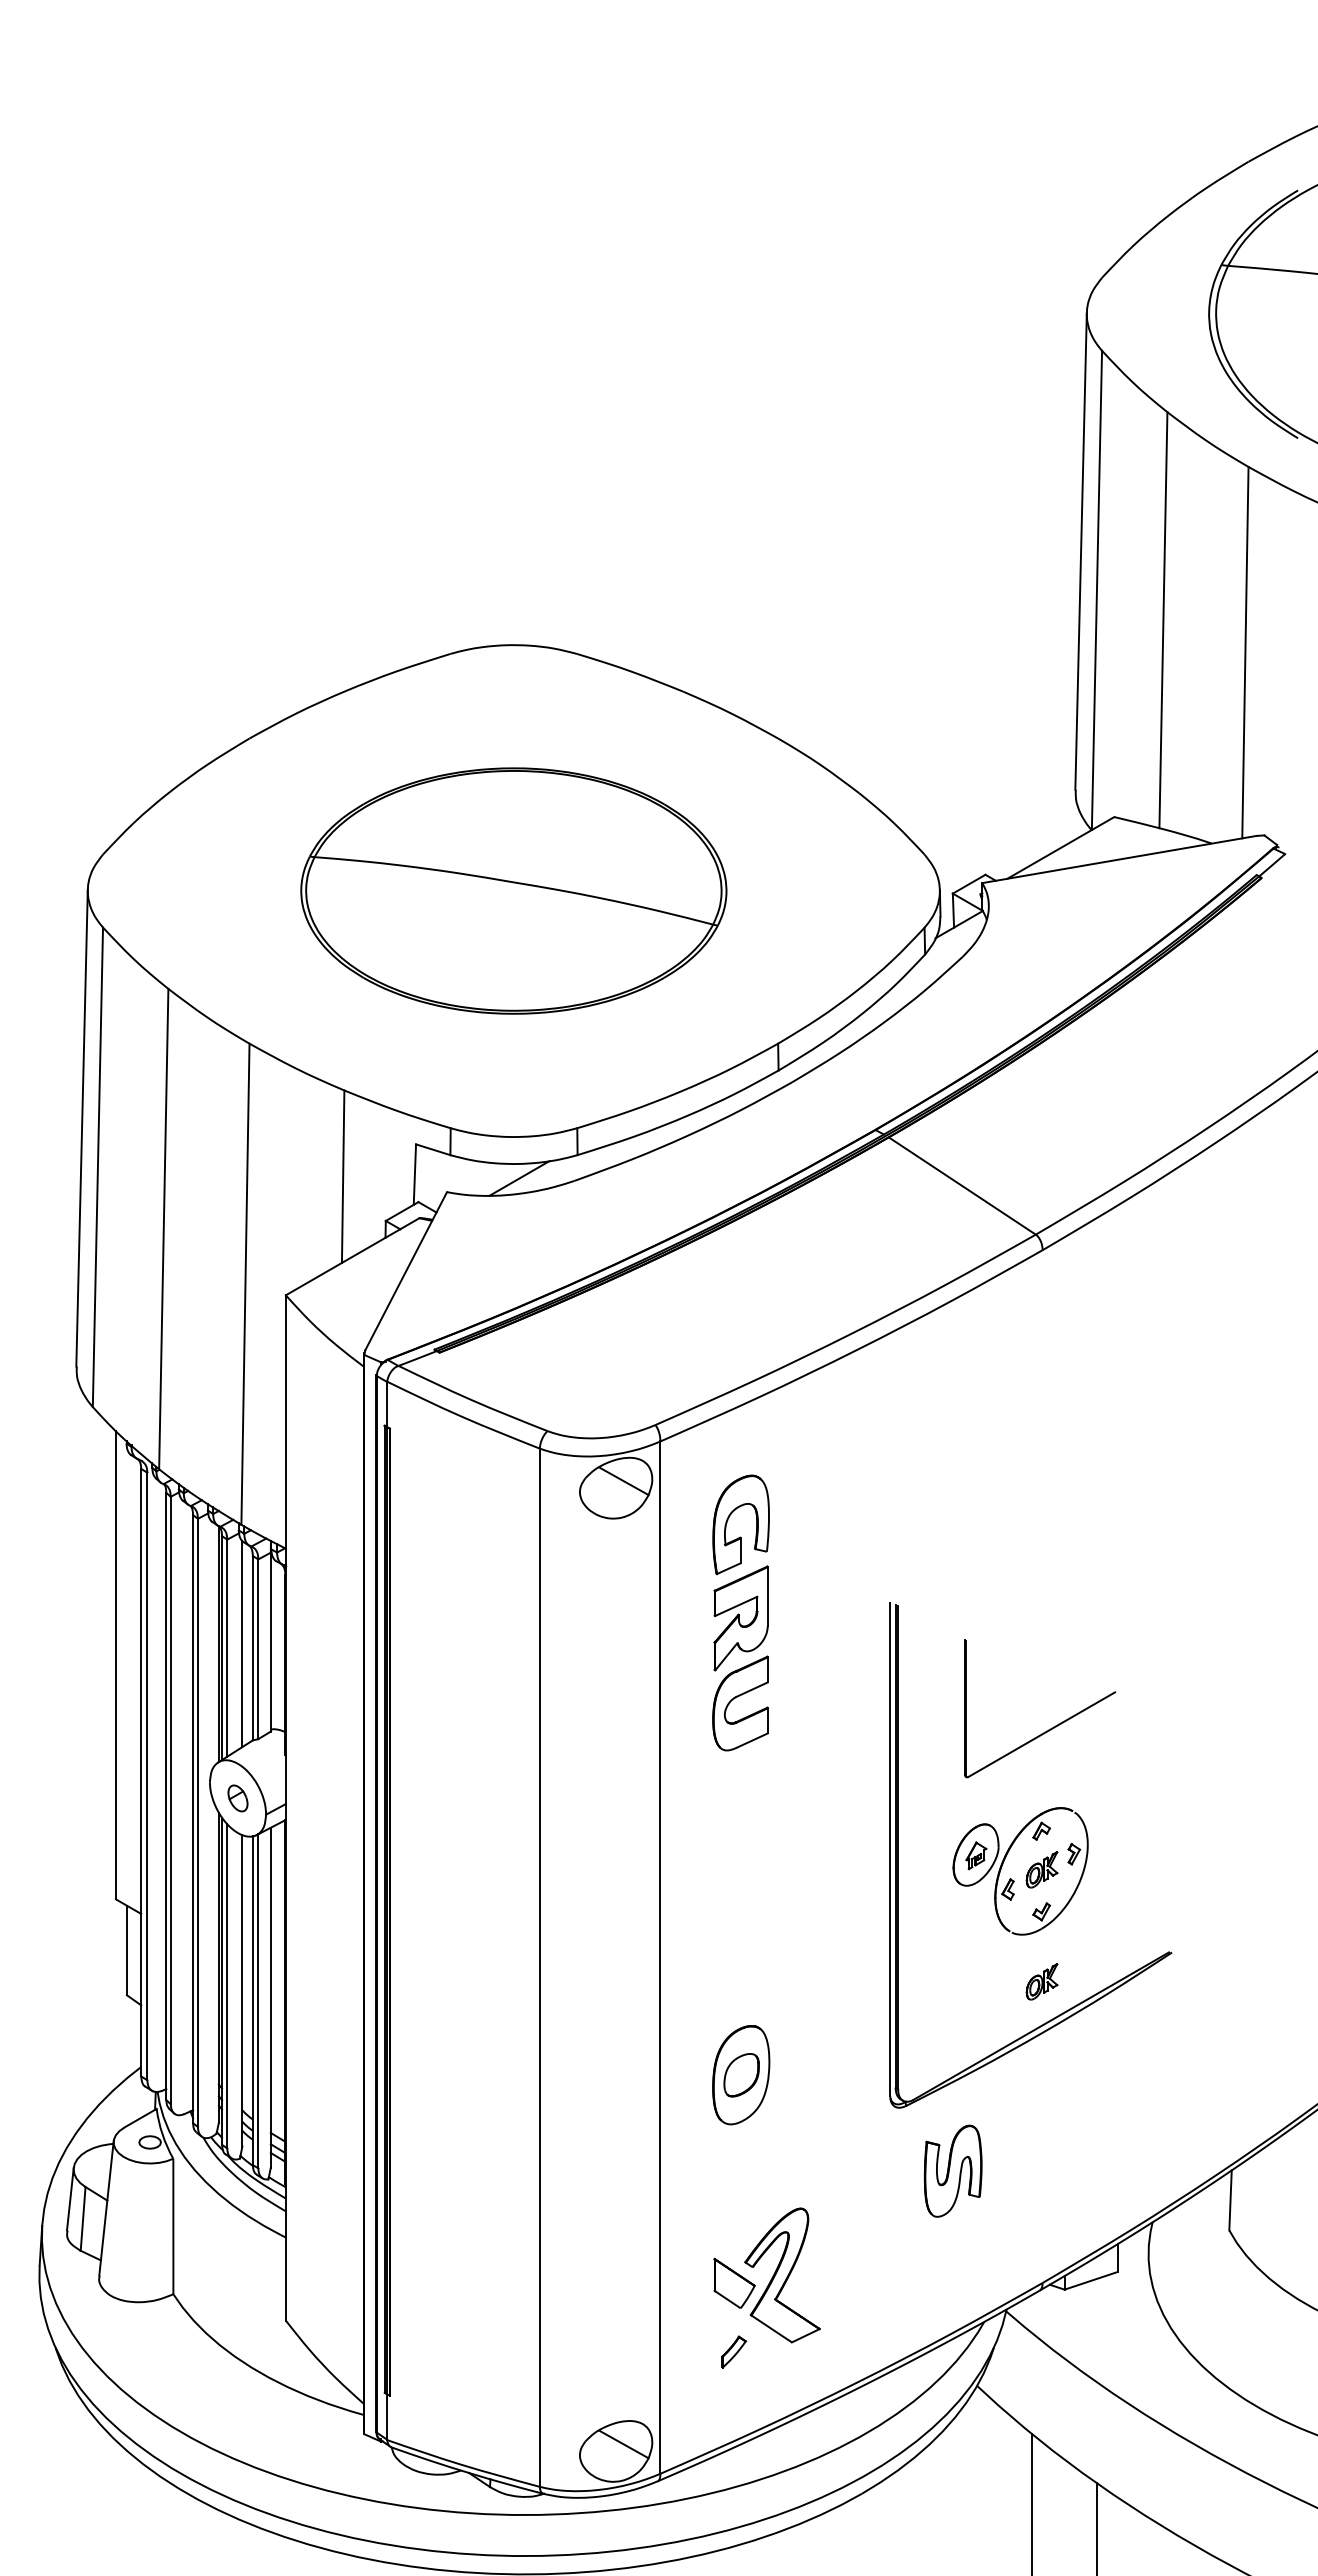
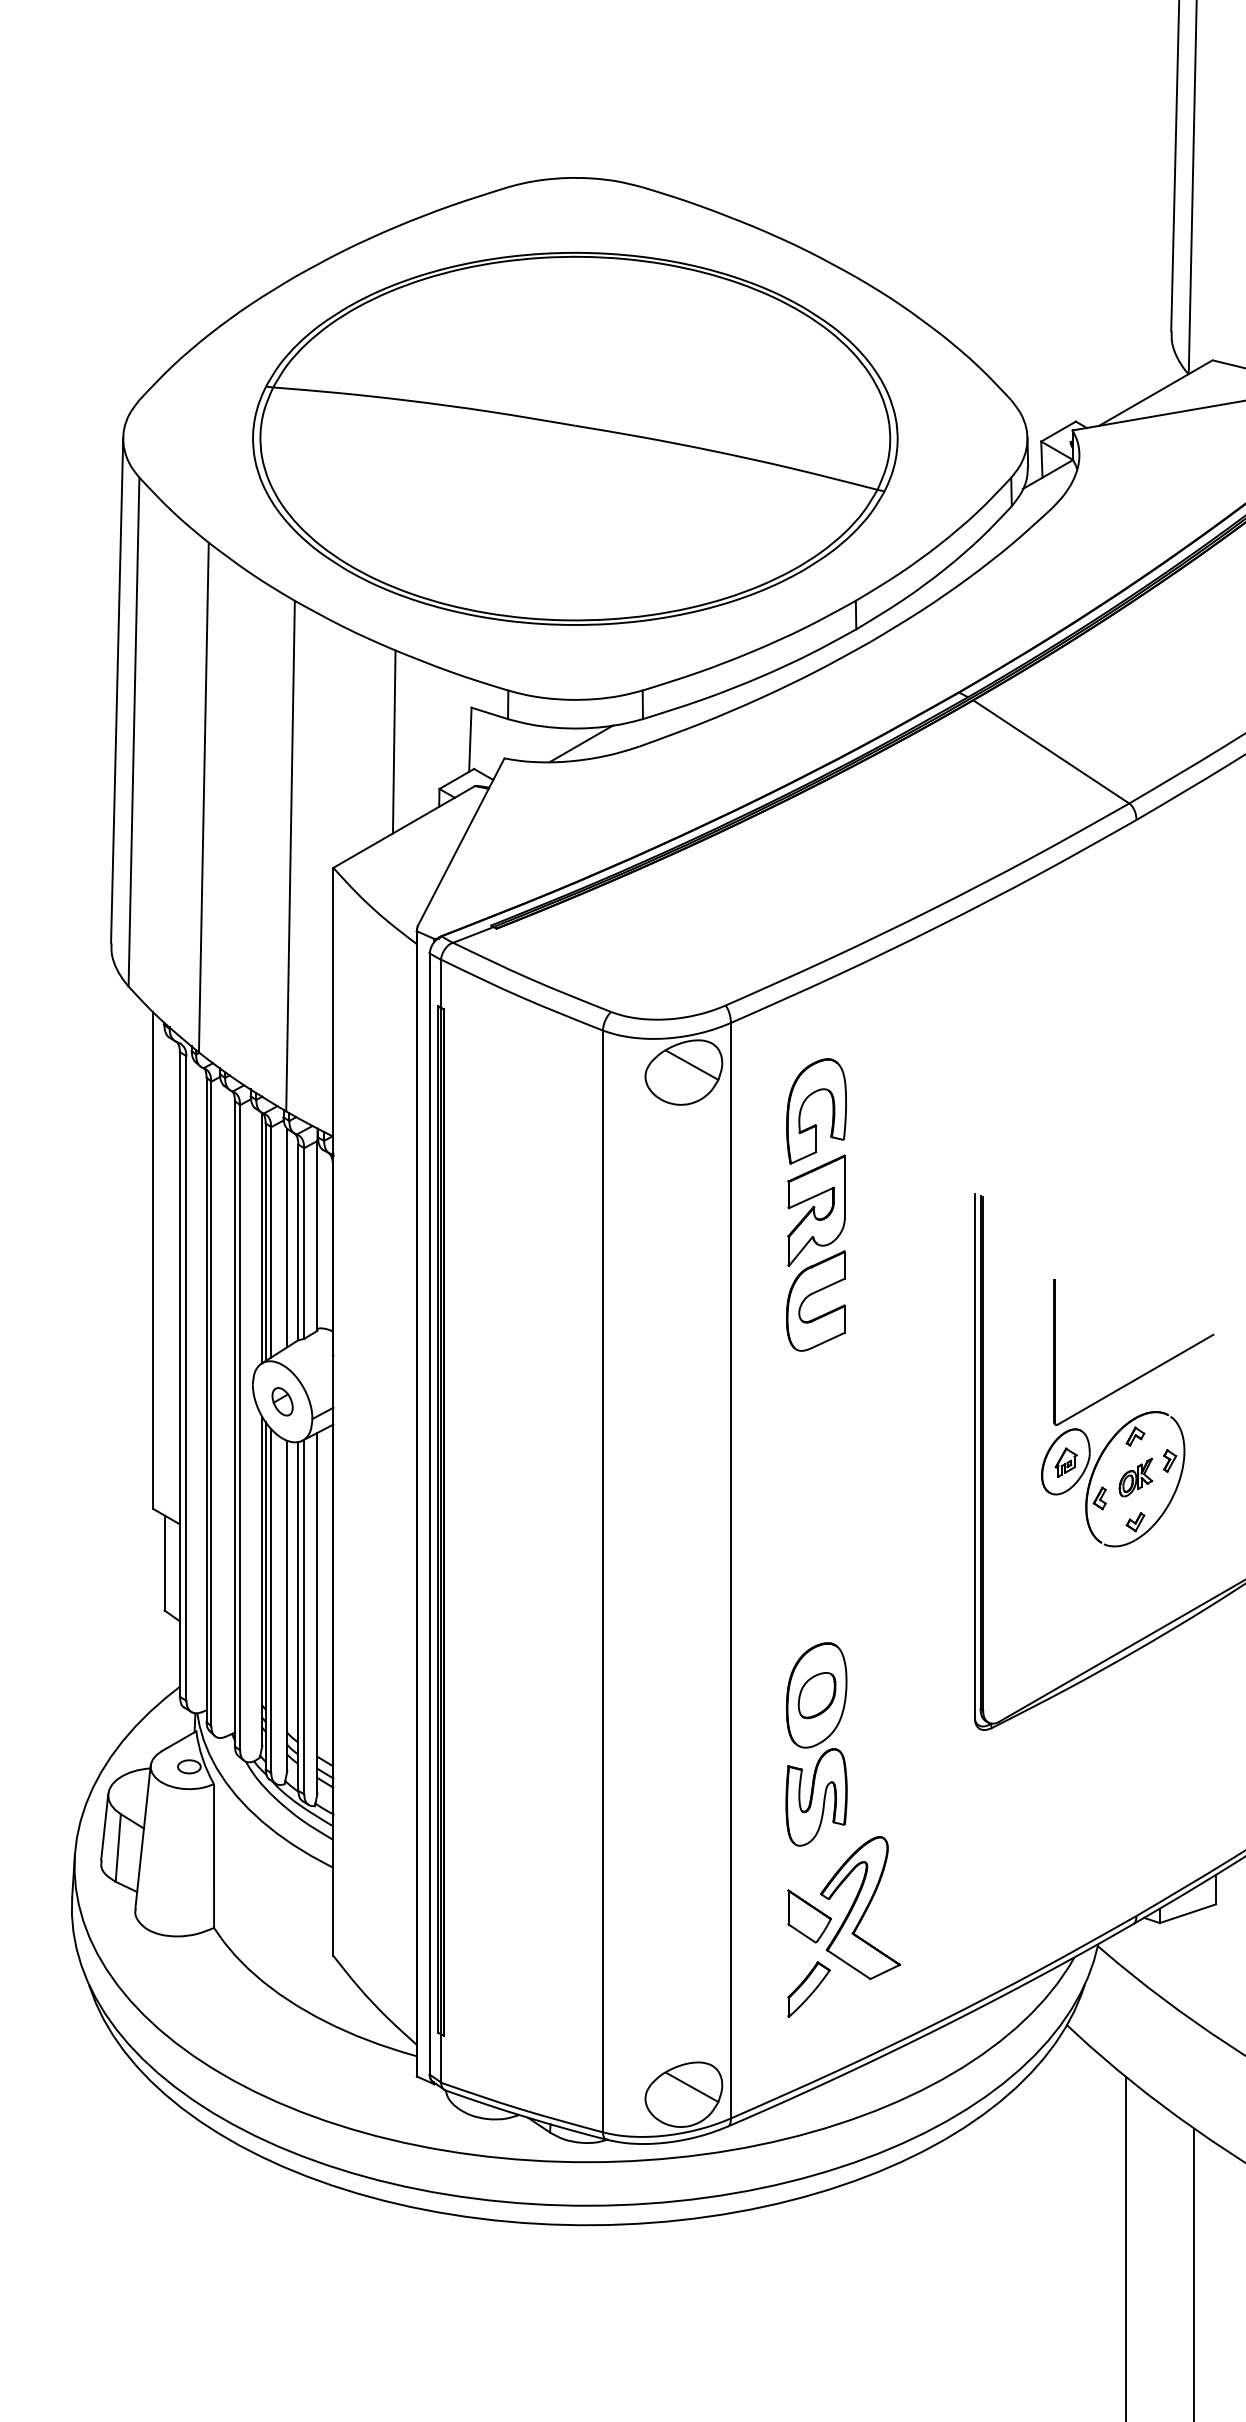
part: (513, 890) -> (574, 438), size x1.43
part: (1053, 1726) -> (1148, 1371), moved
part: (1041, 1981) -> (1135, 1596), removed
part: (952, 2170) -> (815, 1796), moved
part: (733, 2351) -> (808, 1988), size x1.67

